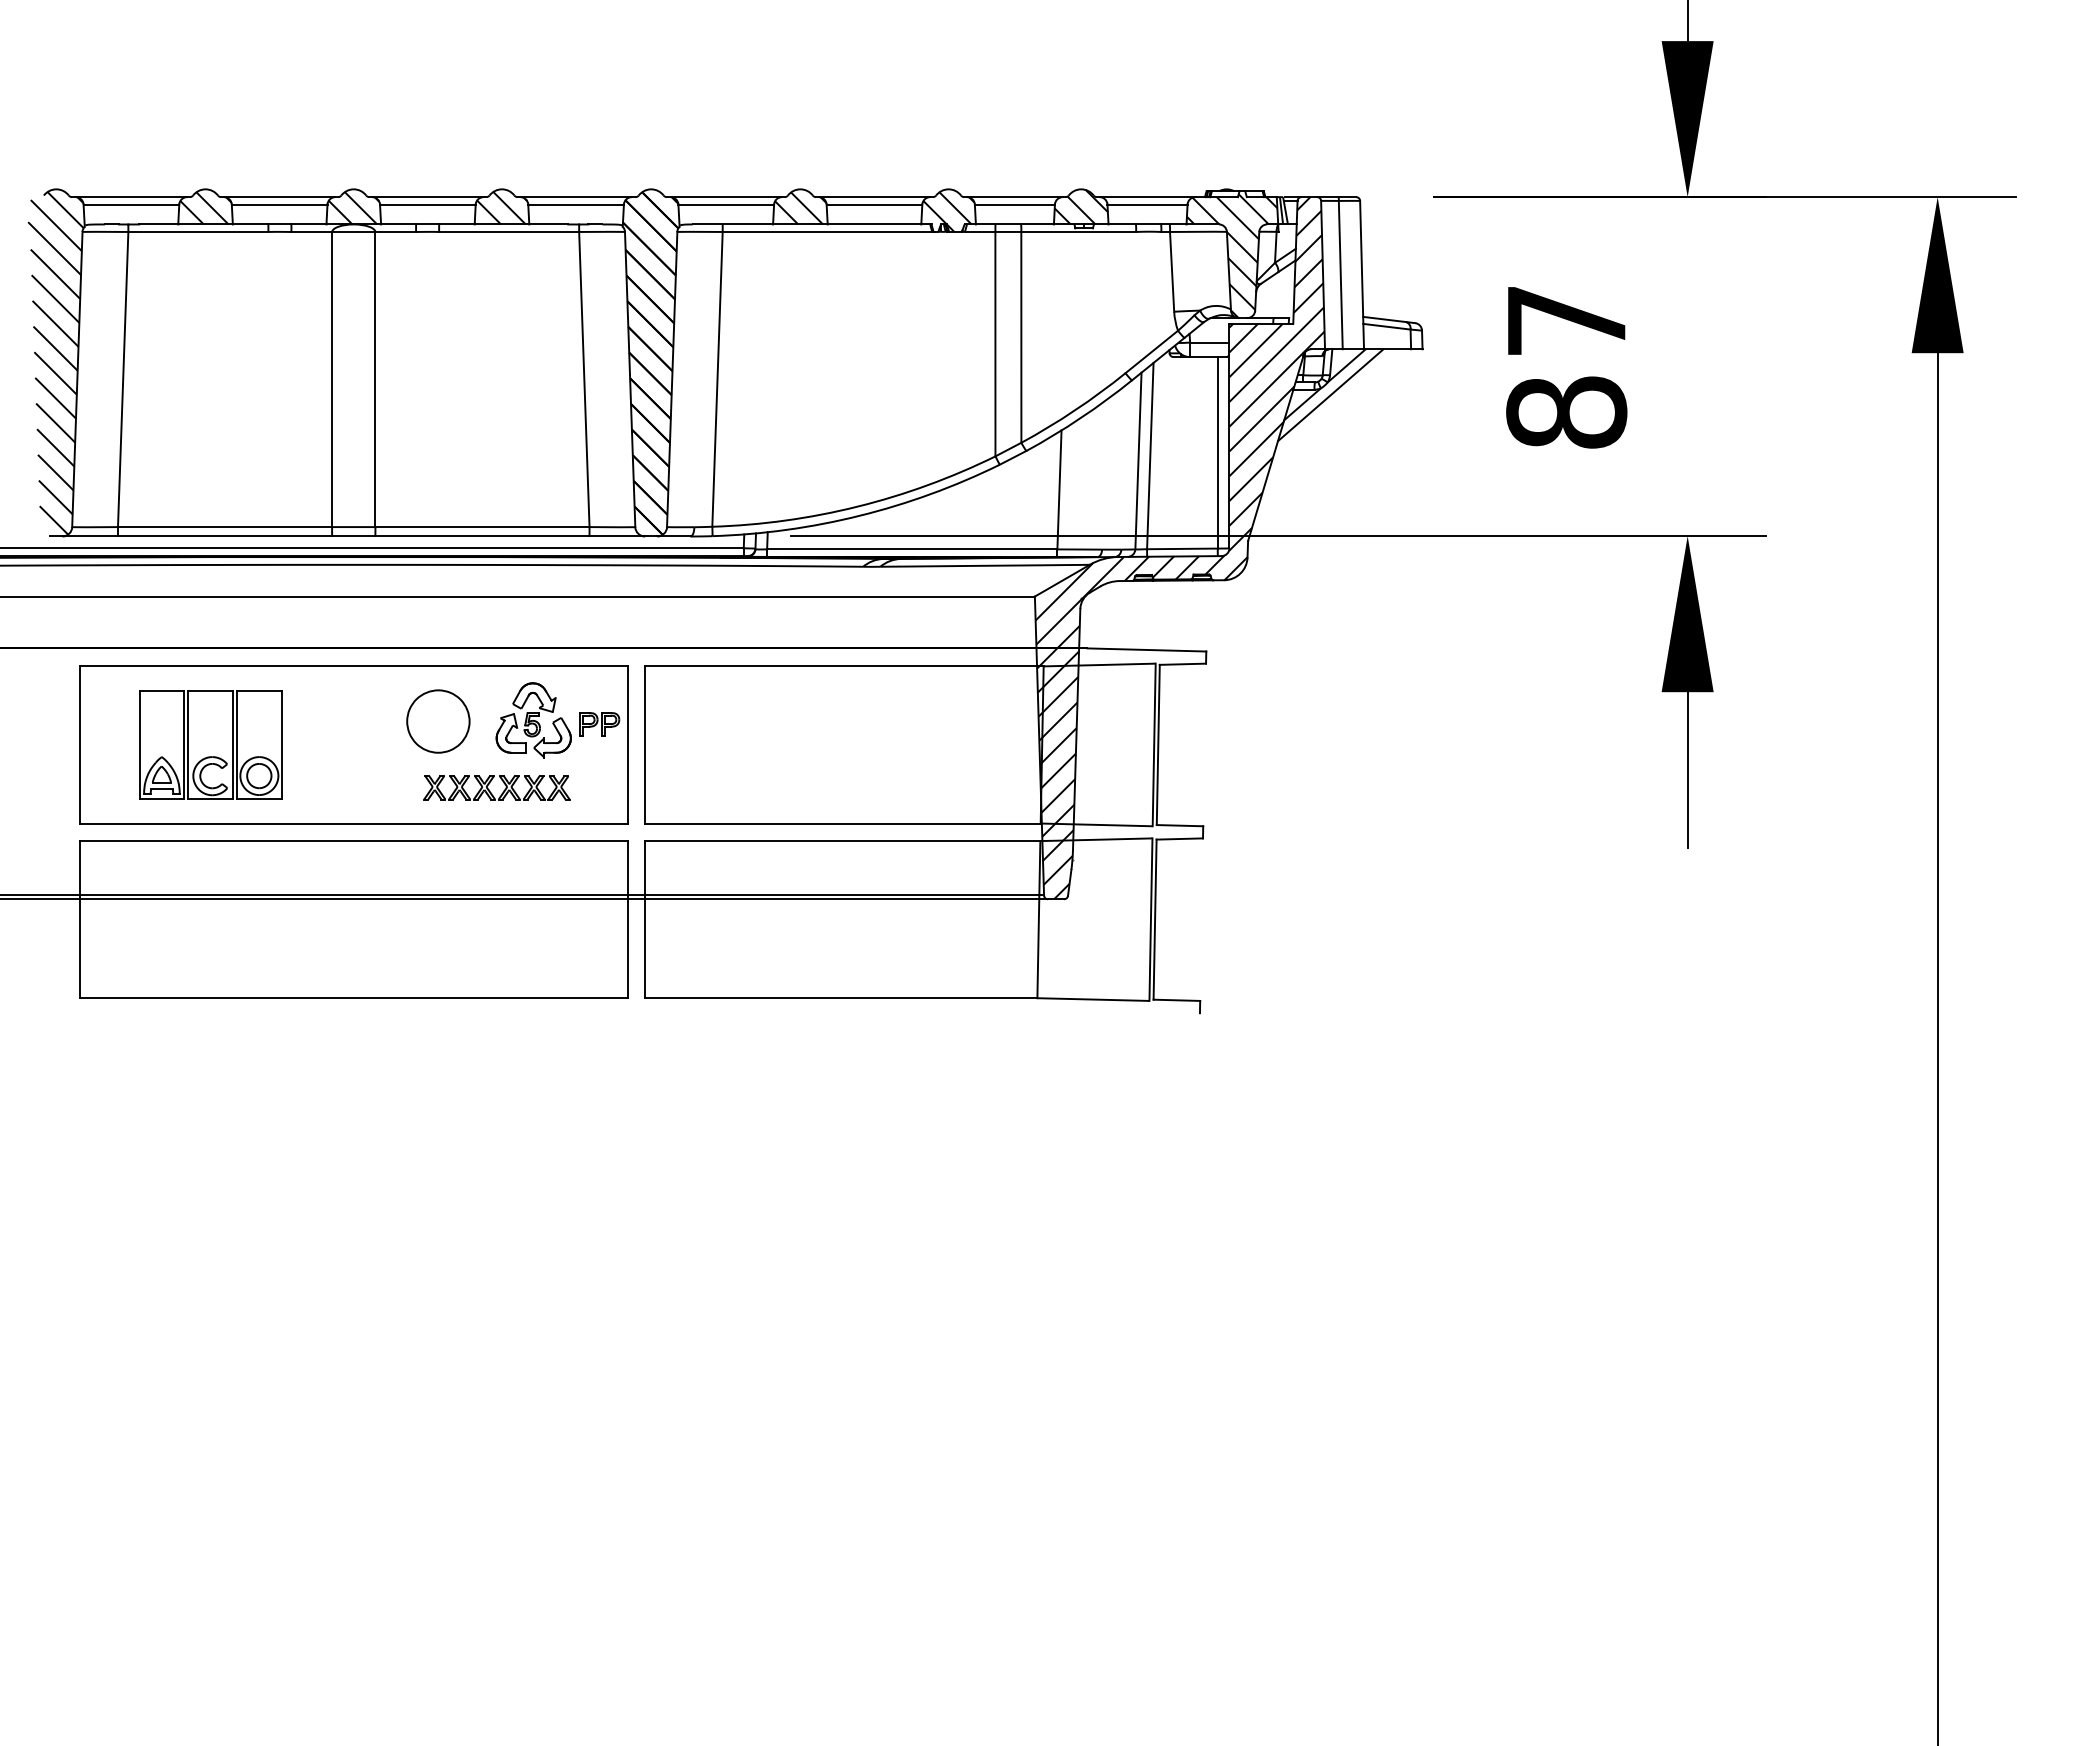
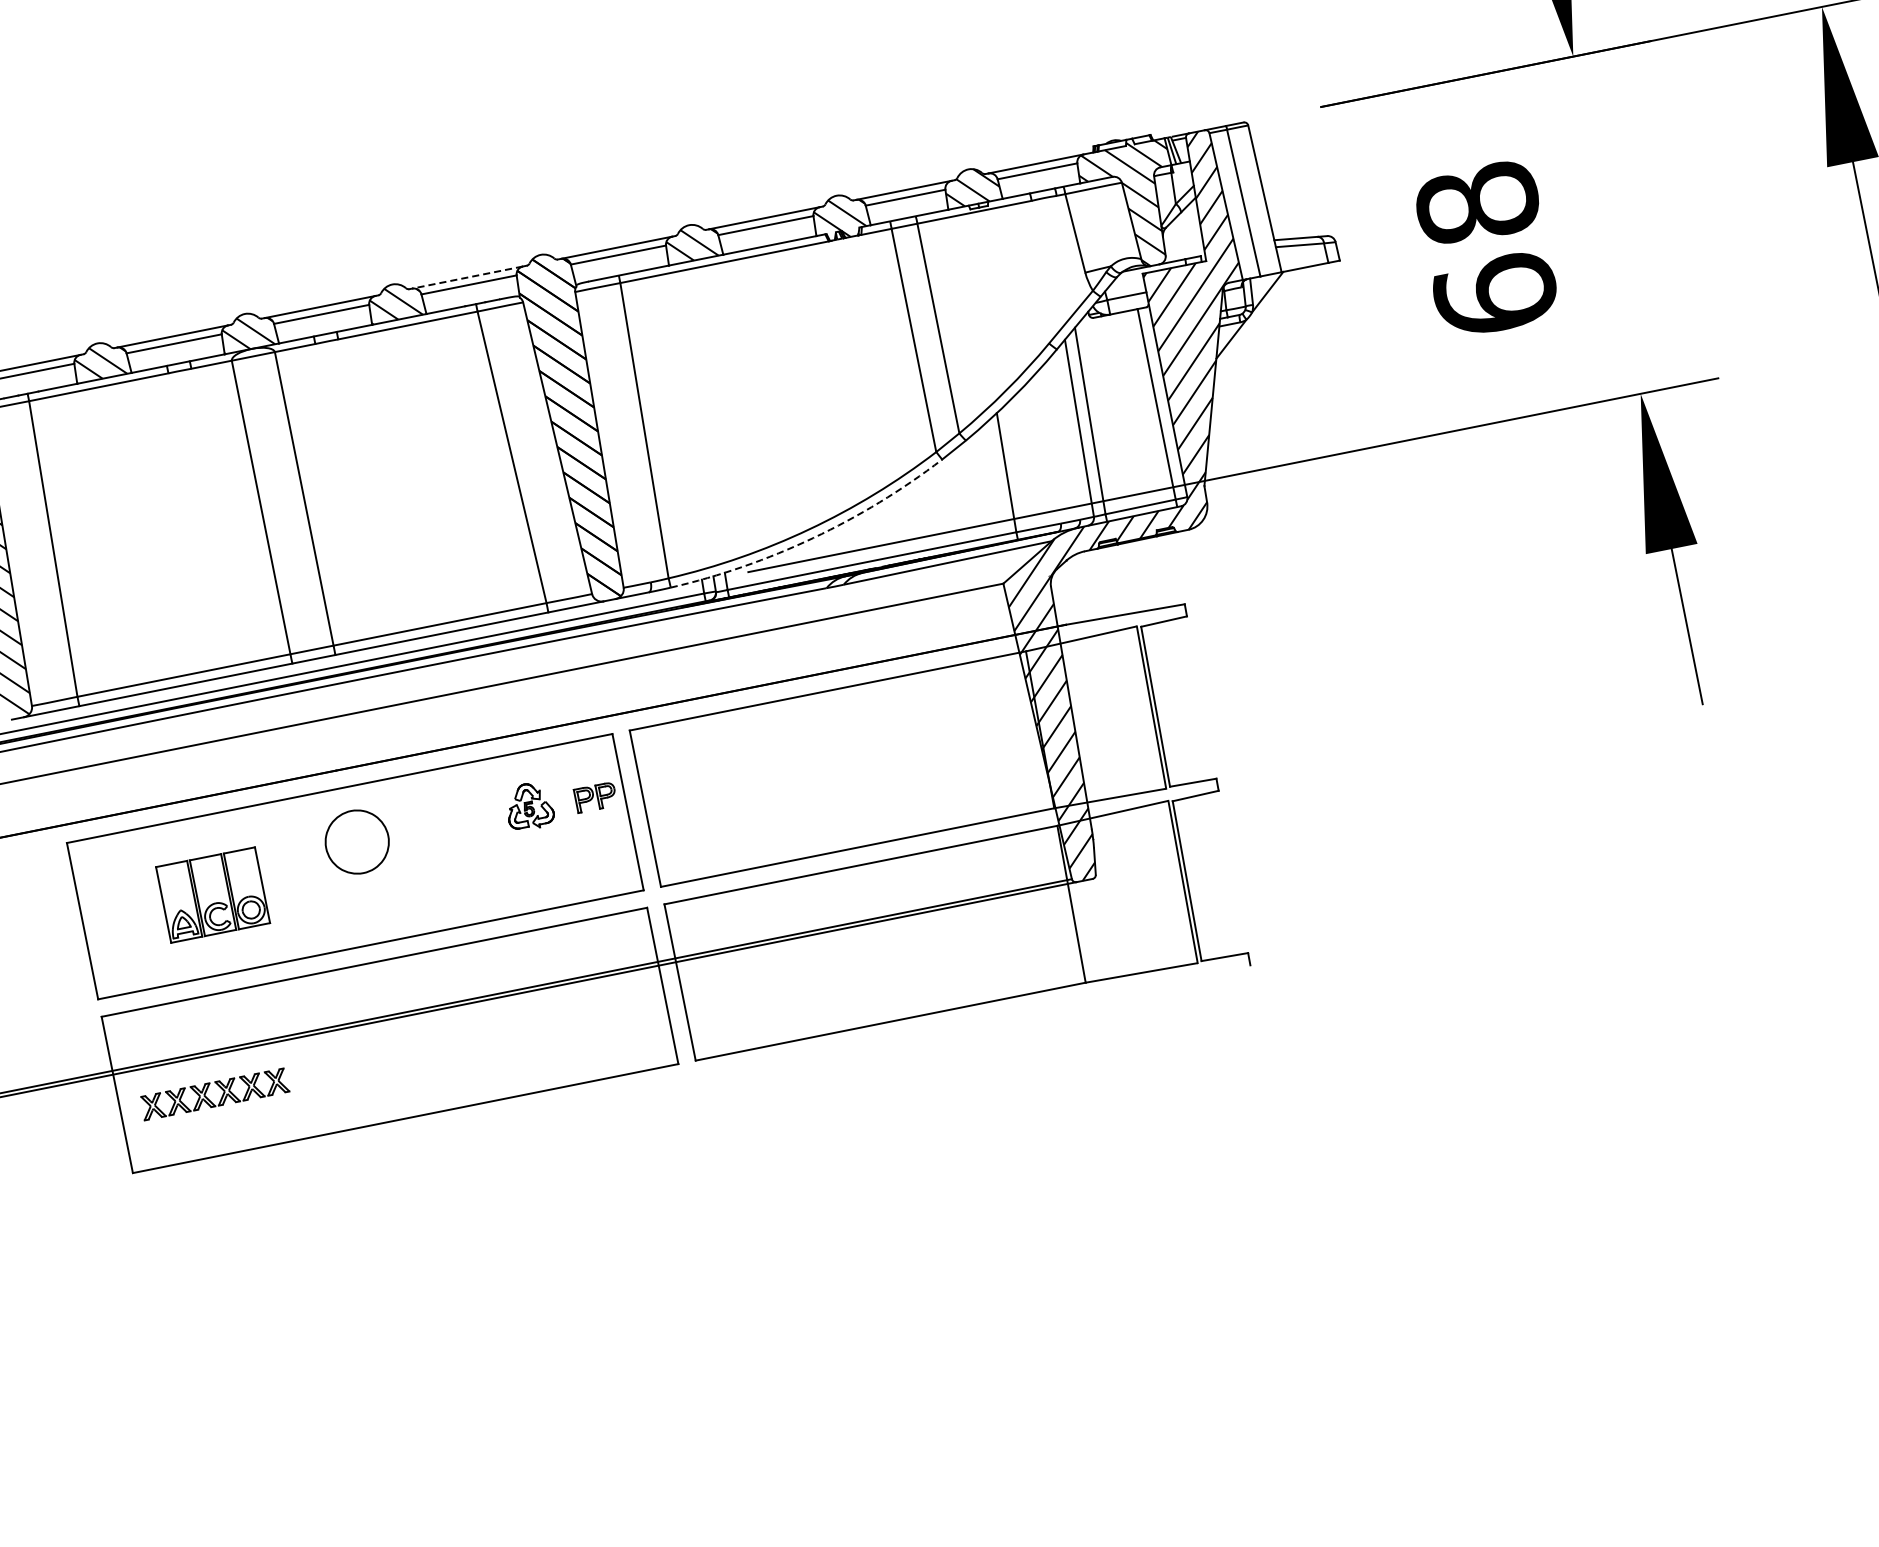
line: (576, 197) -> (468, 277), solid -> dashed
text: (1566, 366) -> (1486, 249), 87 -> 68
line: (1330, 395) -> (1257, 324), removed
arc: (859, 515) -> (812, 537), solid -> dashed
part: (533, 720) -> (529, 806), size x0.6
part: (438, 721) -> (357, 841), moved
part: (210, 744) -> (212, 894), size x0.7
part: (491, 792) -> (210, 1099), moved

